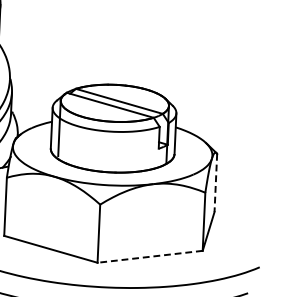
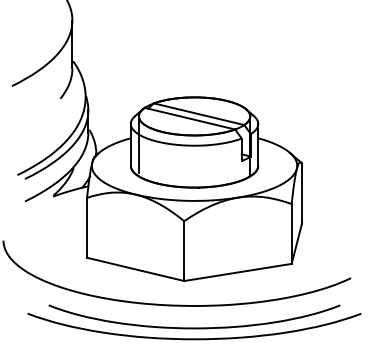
line: (216, 182) -> (302, 193), dashed -> solid
line: (149, 256) -> (237, 272), dashed -> solid

